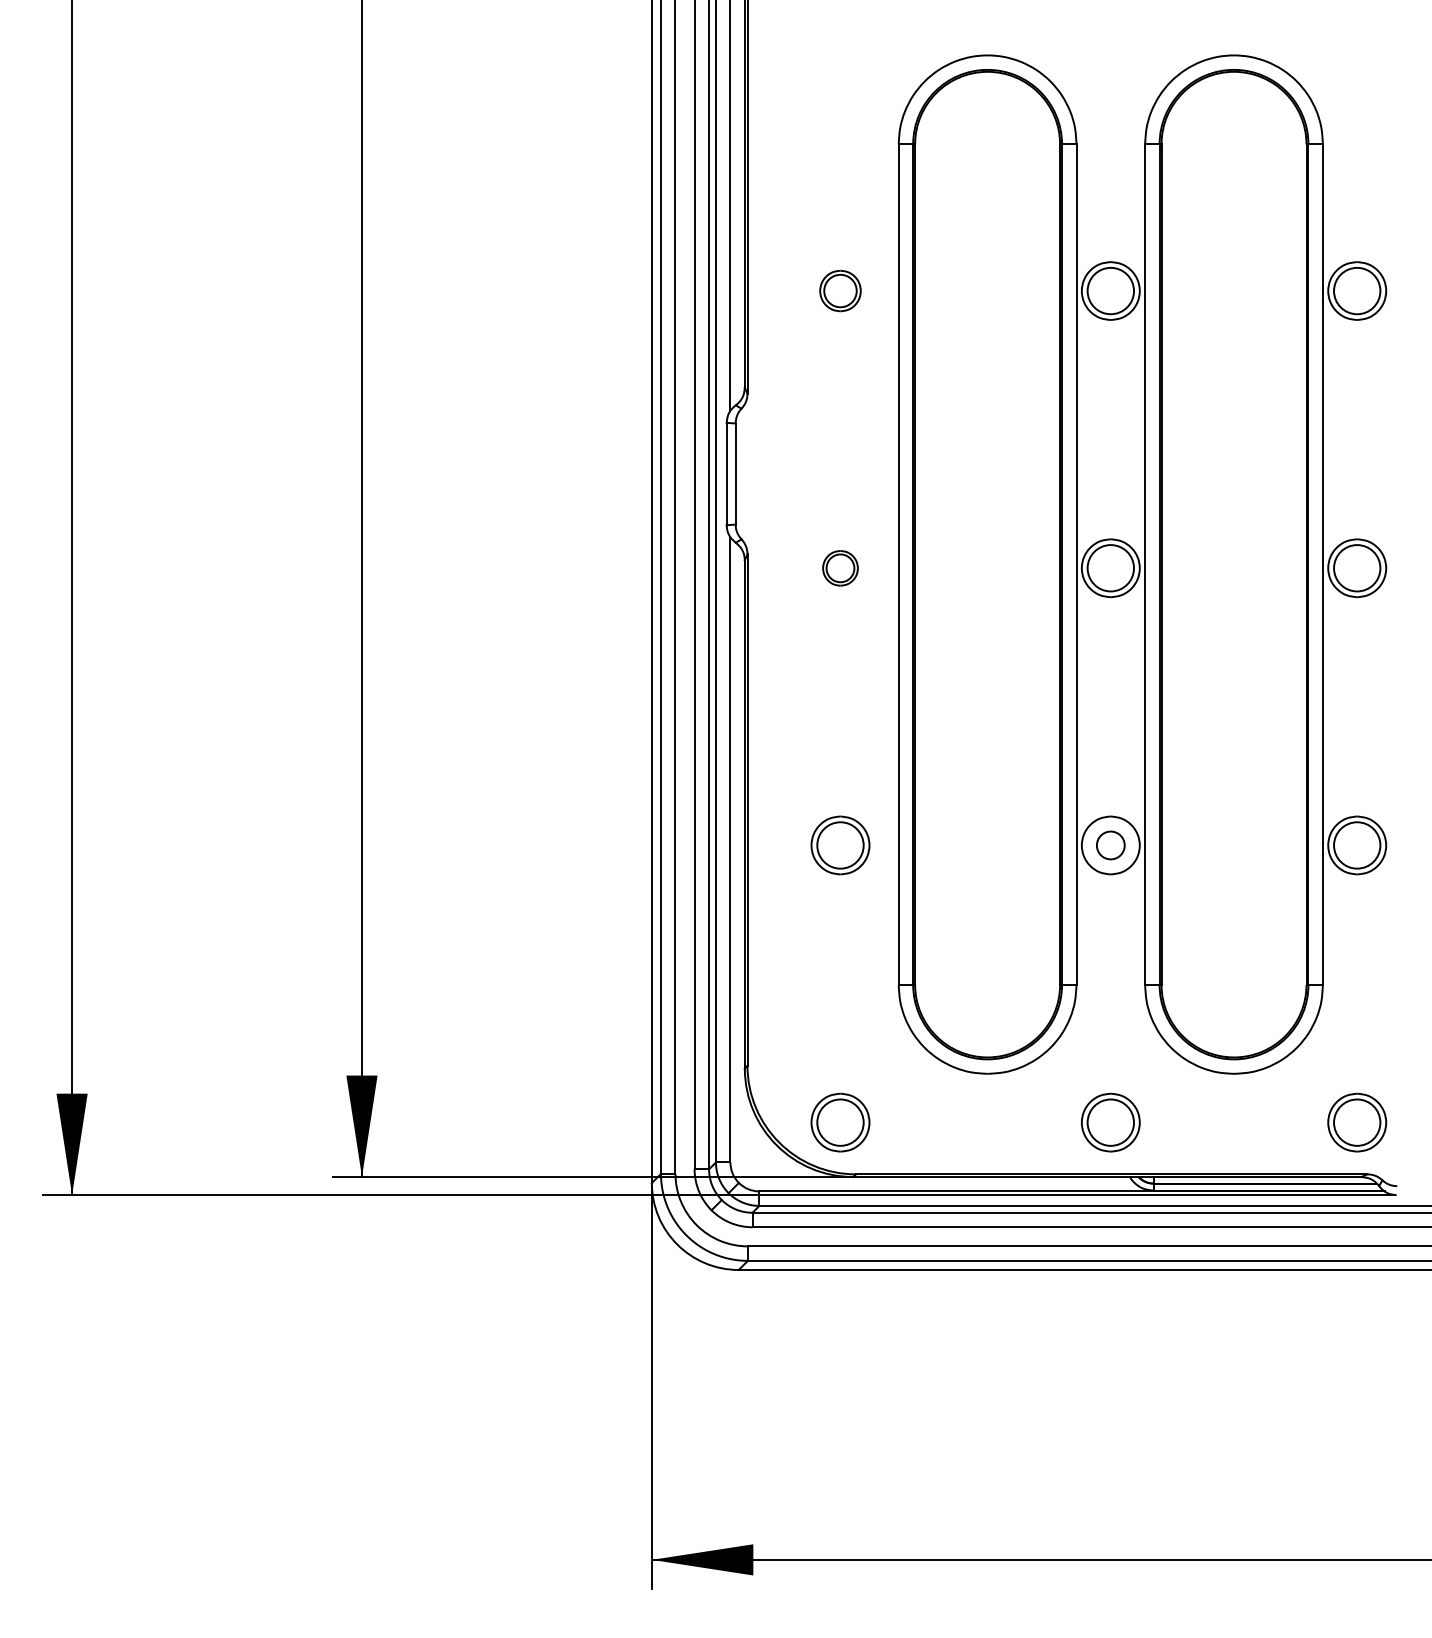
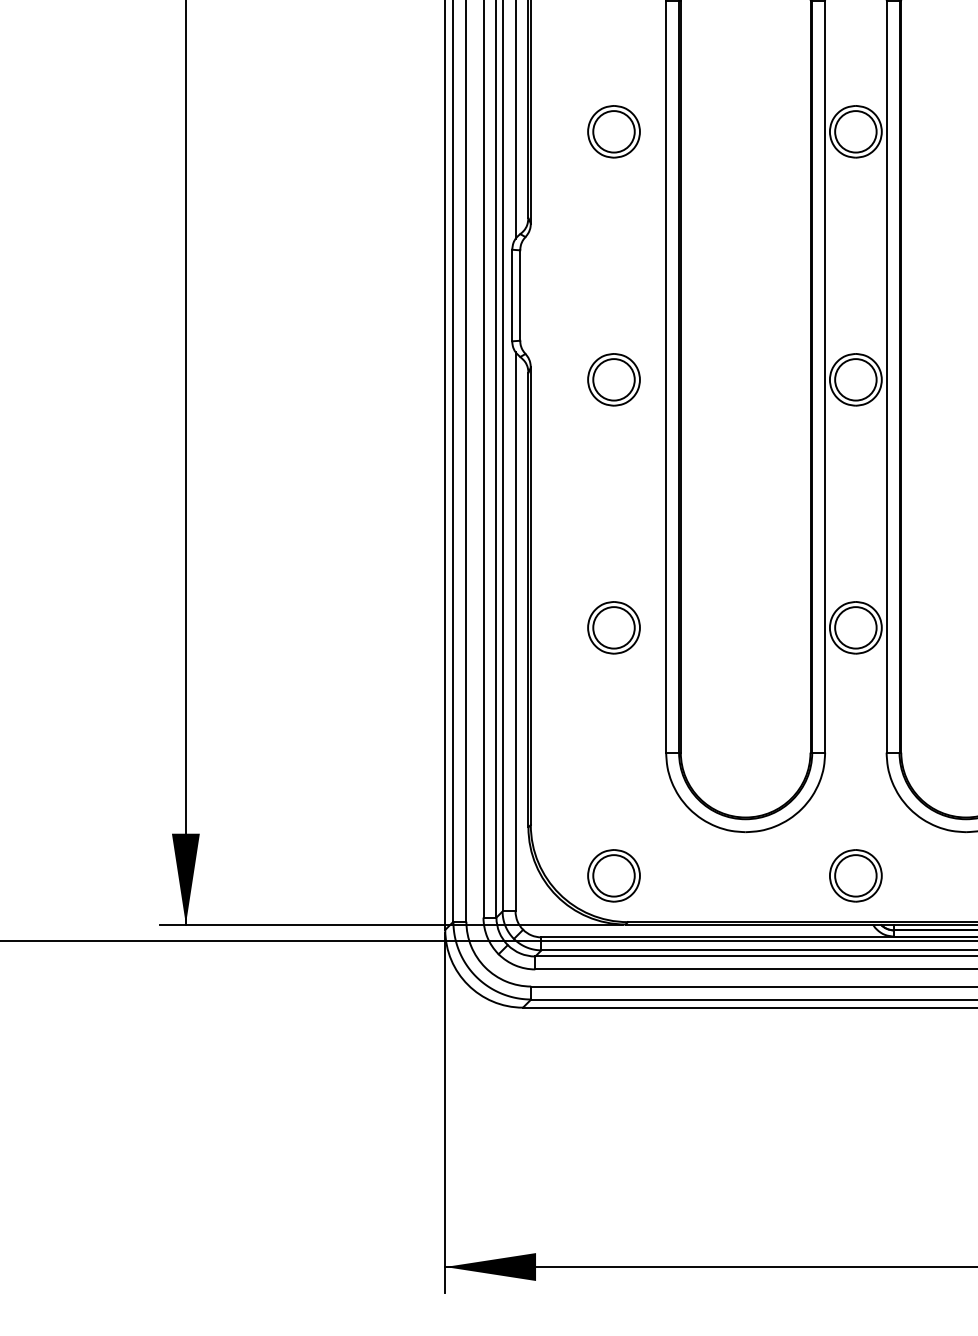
part: (840, 290) -> (614, 131), size x1.43
part: (840, 568) -> (614, 380), size x1.67
circle: (1110, 845) -> (855, 627), size x1.67

